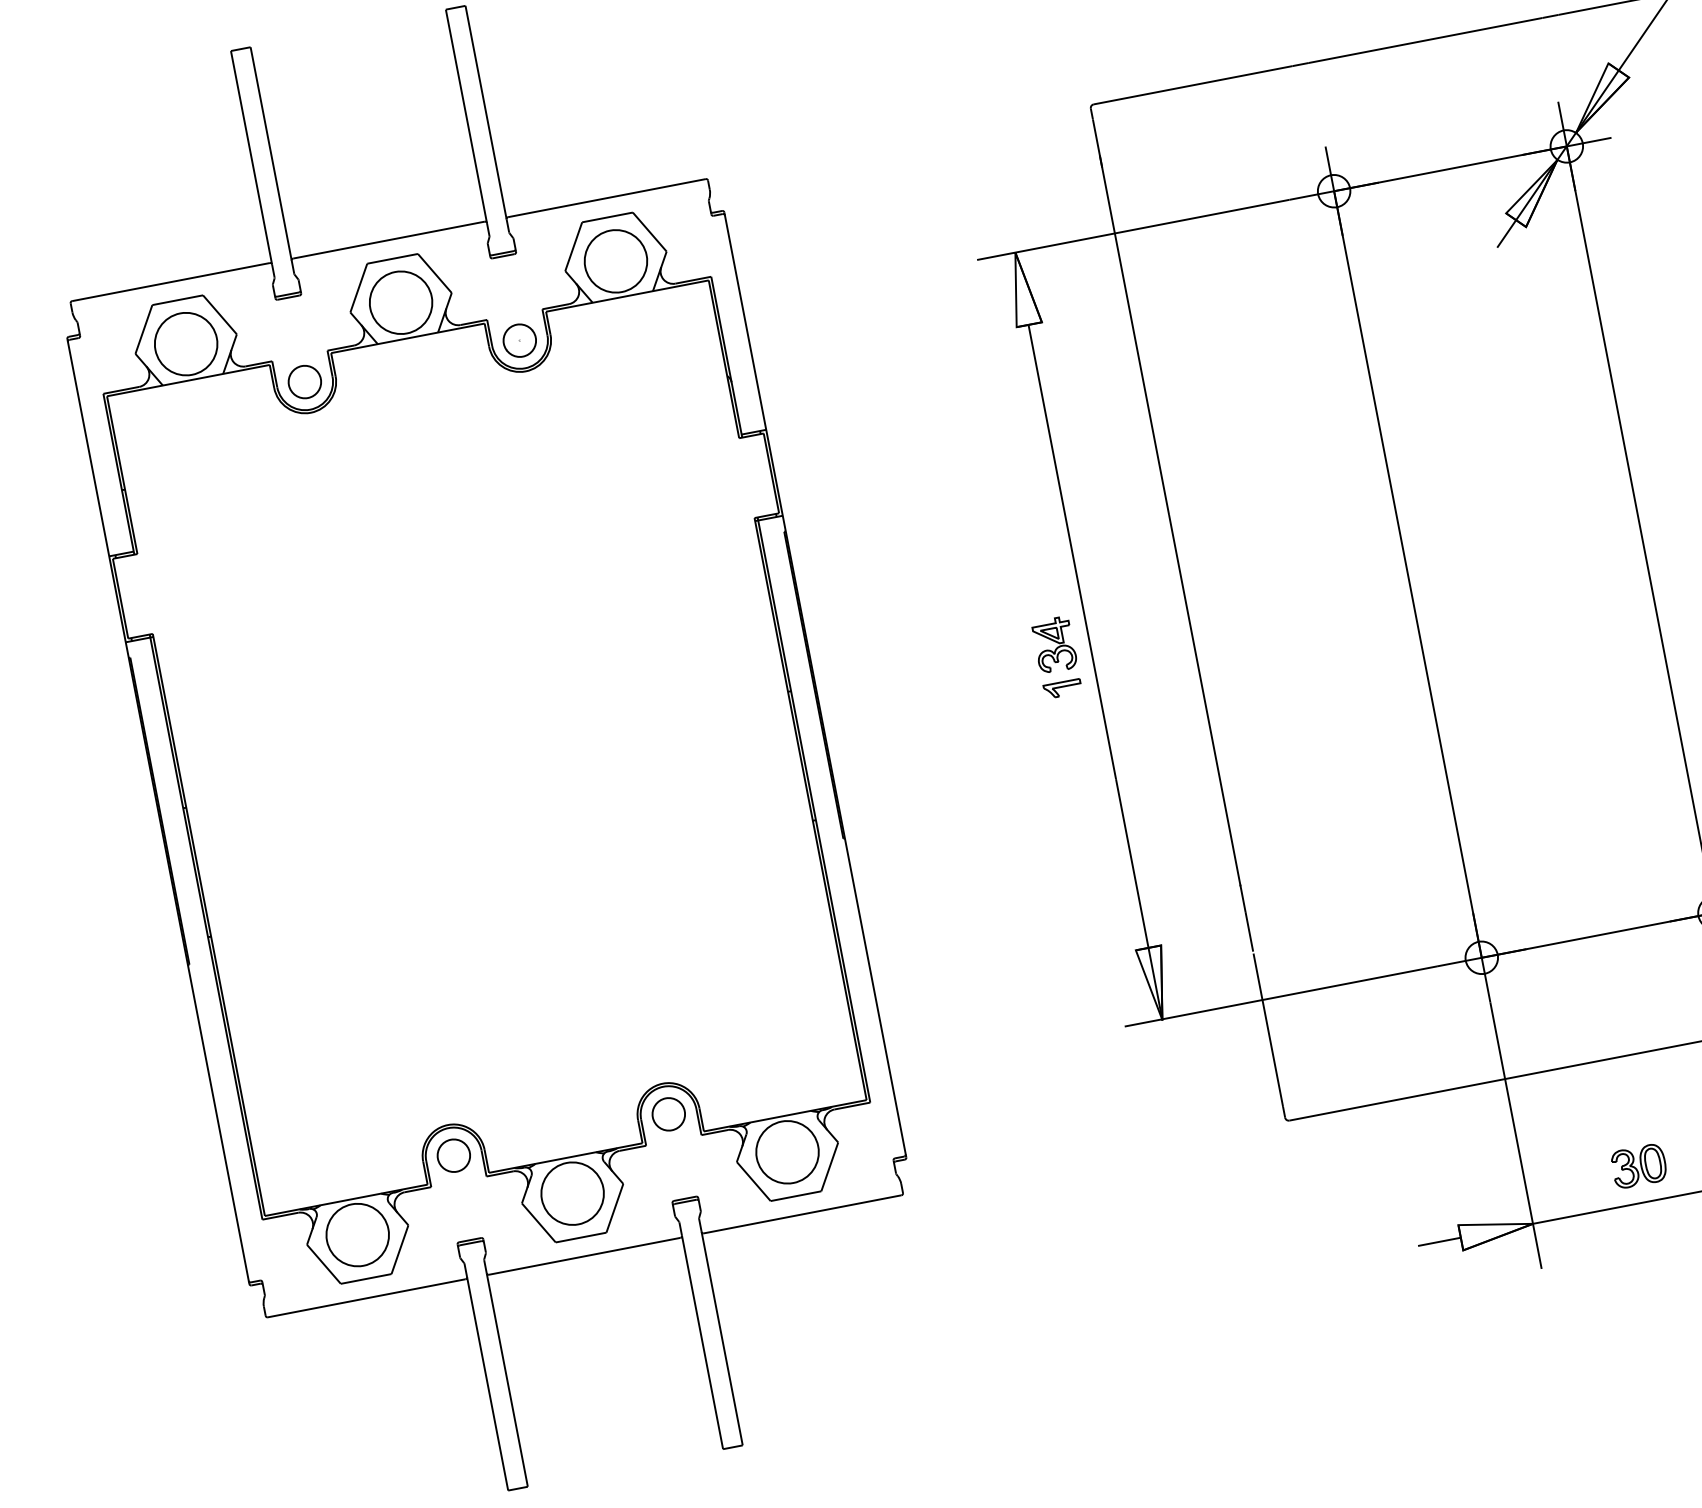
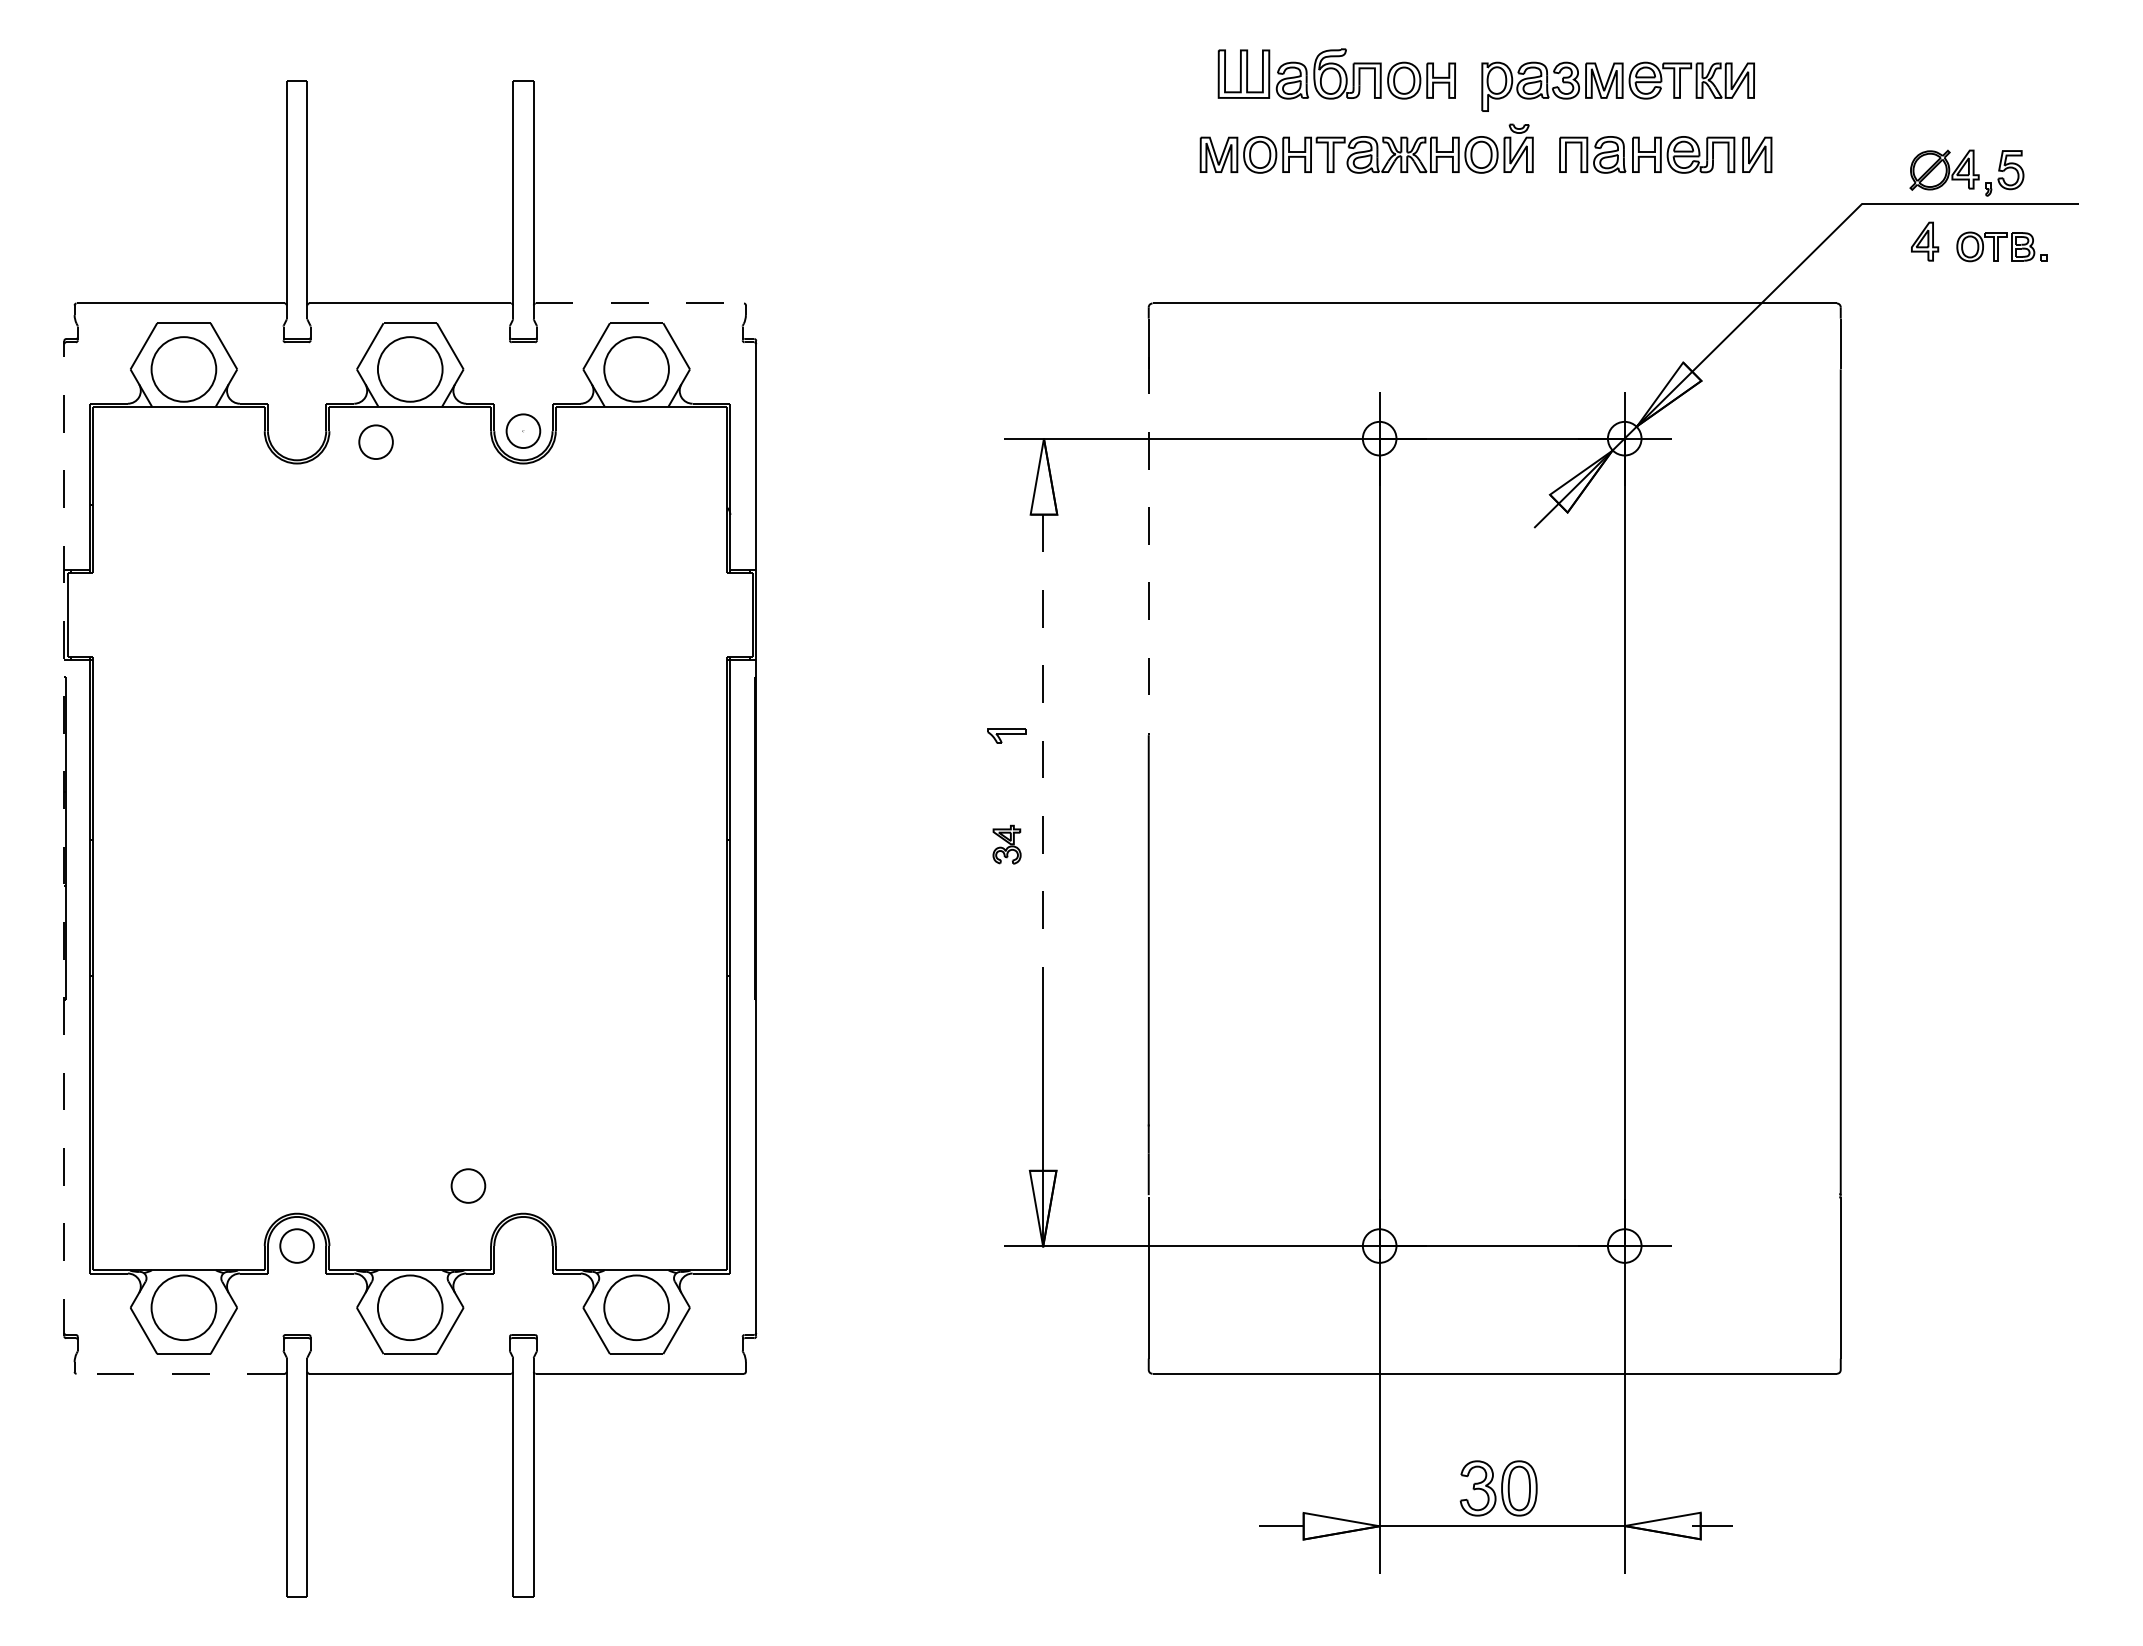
line: (607, 198) -> (640, 303), solid -> dashed
line: (1134, 335) -> (1148, 546), solid -> dashed
part: (304, 381) -> (375, 441), moved
line: (1072, 552) -> (1043, 754), solid -> dashed
part: (1054, 644) -> (1006, 844), size x0.7
part: (1062, 688) -> (1006, 735), moved
line: (158, 811) -> (64, 838), solid -> dashed
part: (668, 1113) -> (468, 1185), moved
part: (1638, 1166) -> (1498, 1488), size x1.4
line: (366, 1298) -> (180, 1373), solid -> dashed

